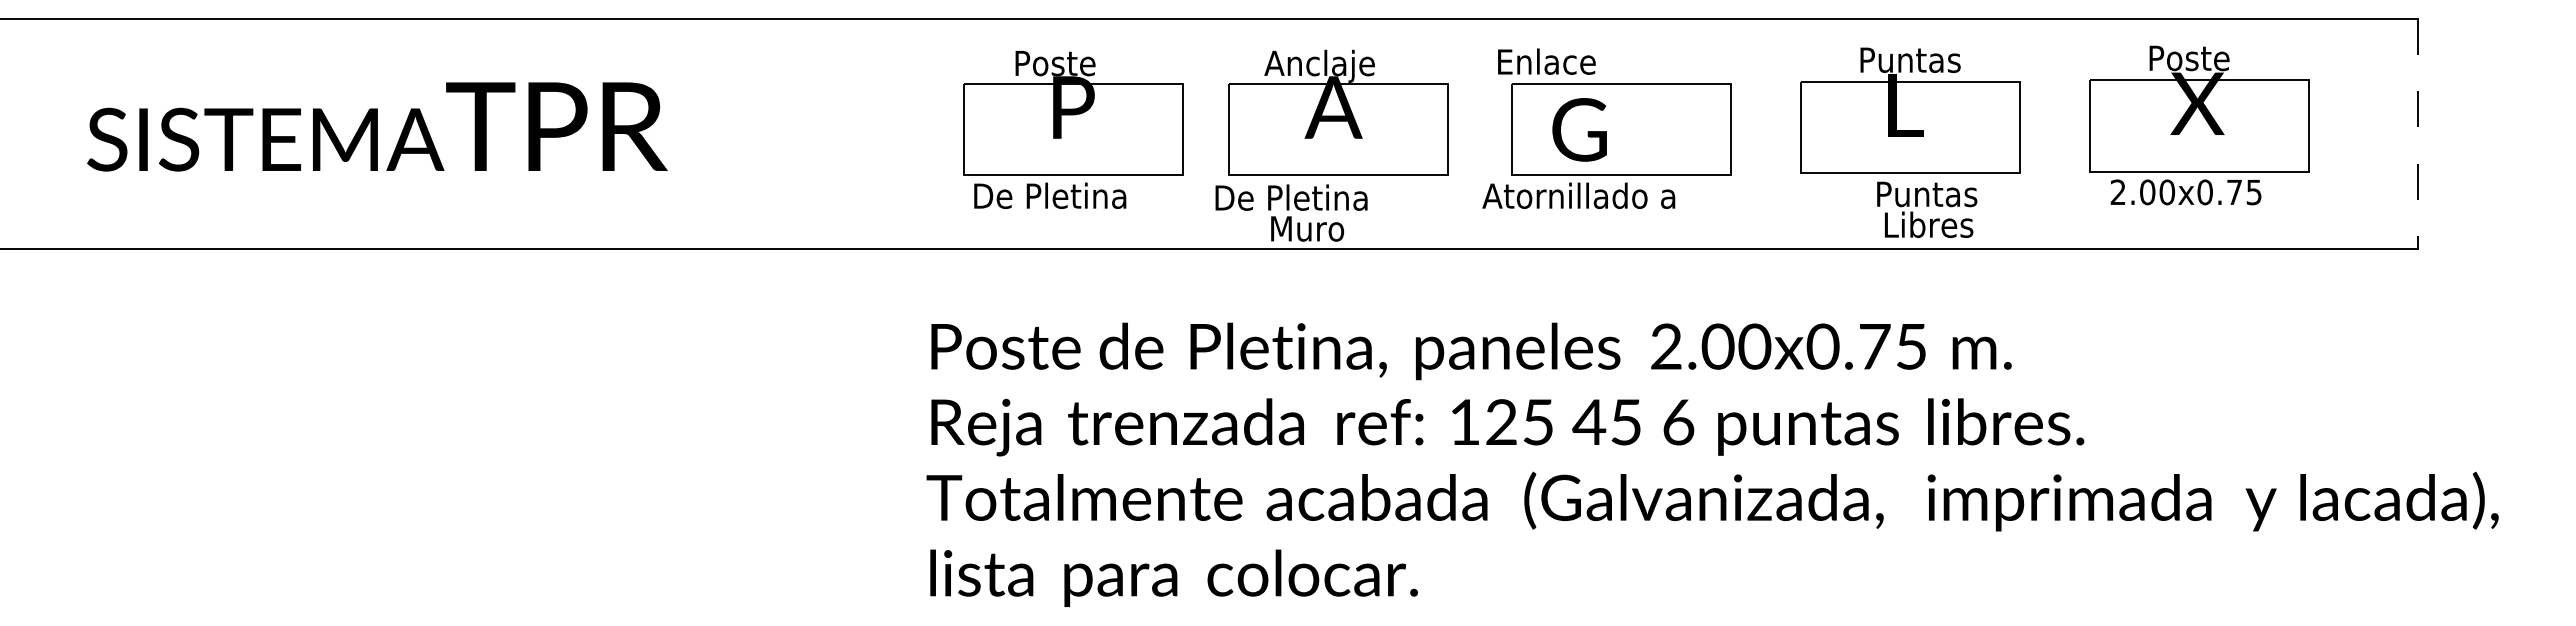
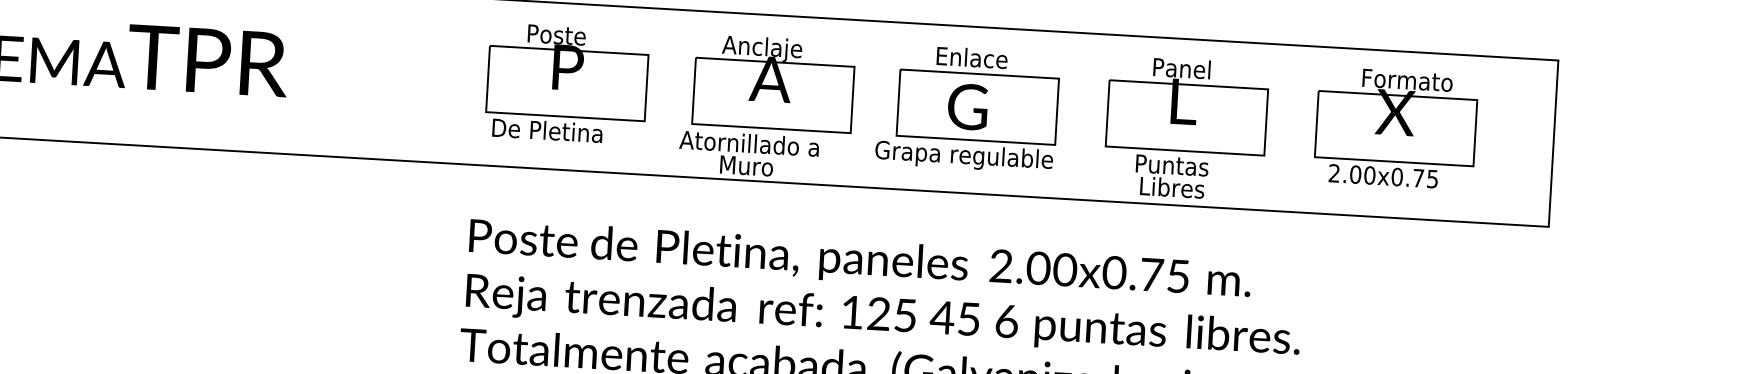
text: (2213, 58) -> (1408, 80), Poste -> Formato
text: (1919, 59) -> (1196, 69), Puntas -> Panel
text: (1546, 61) -> (971, 57), moved
text: (1579, 129) -> (967, 106), moved
part: (1073, 130) -> (567, 84), moved
line: (2417, 134) -> (1553, 144), dashed -> solid
text: (1309, 197) -> (749, 143), De Pletina -> Atornillado a
text: (1605, 198) -> (963, 156), Atornillado a -> Grapa regulable
text: (1927, 209) -> (1171, 176), moved

